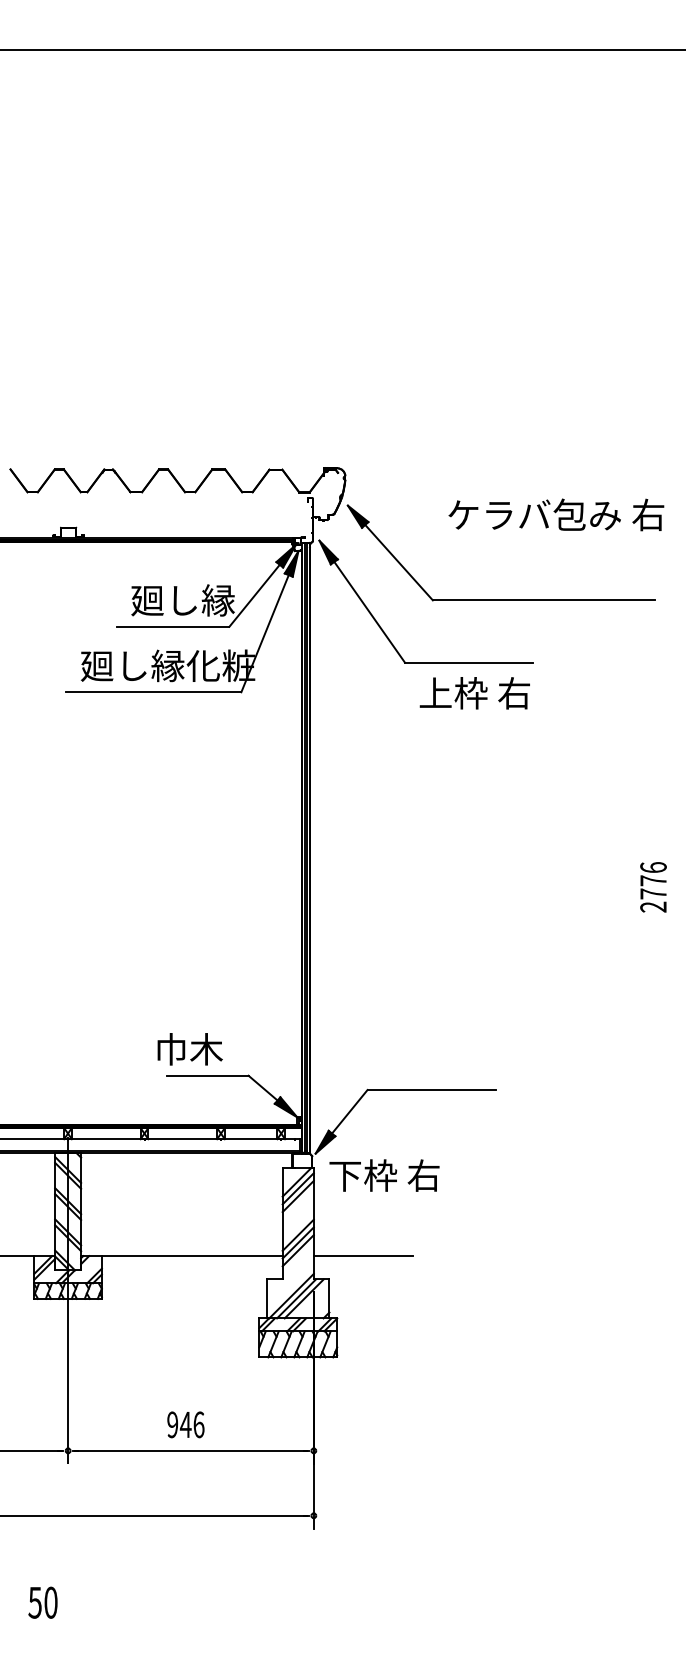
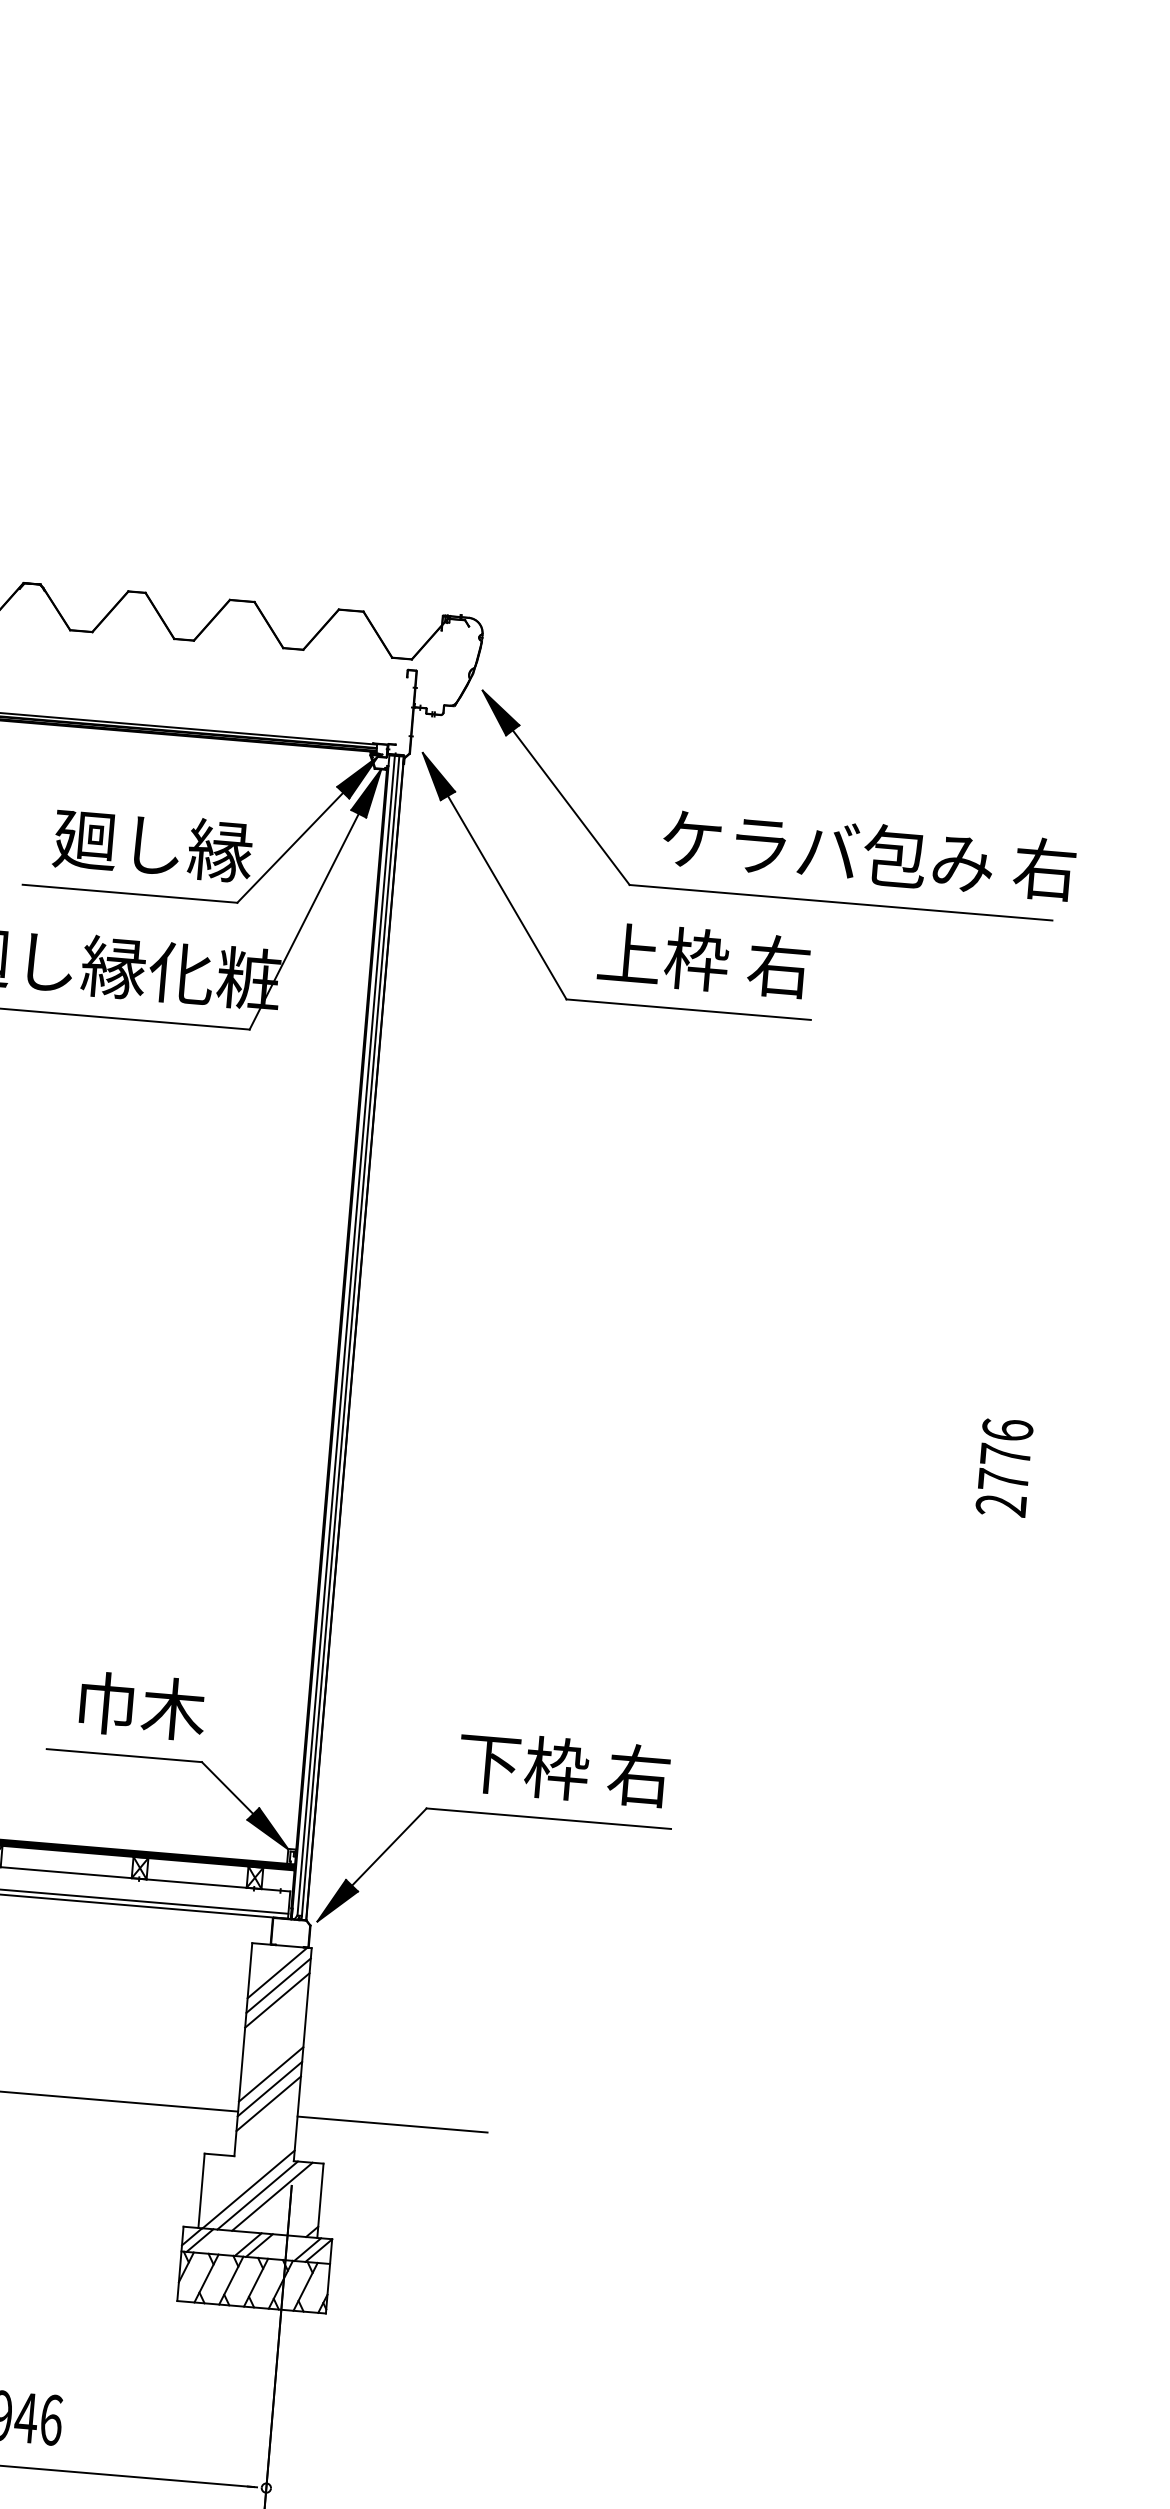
text: (556, 514) -> (869, 853), moved
text: (474, 693) -> (703, 960), moved
text: (189, 1049) -> (141, 1706), moved
text: (384, 1175) -> (564, 1769), moved

